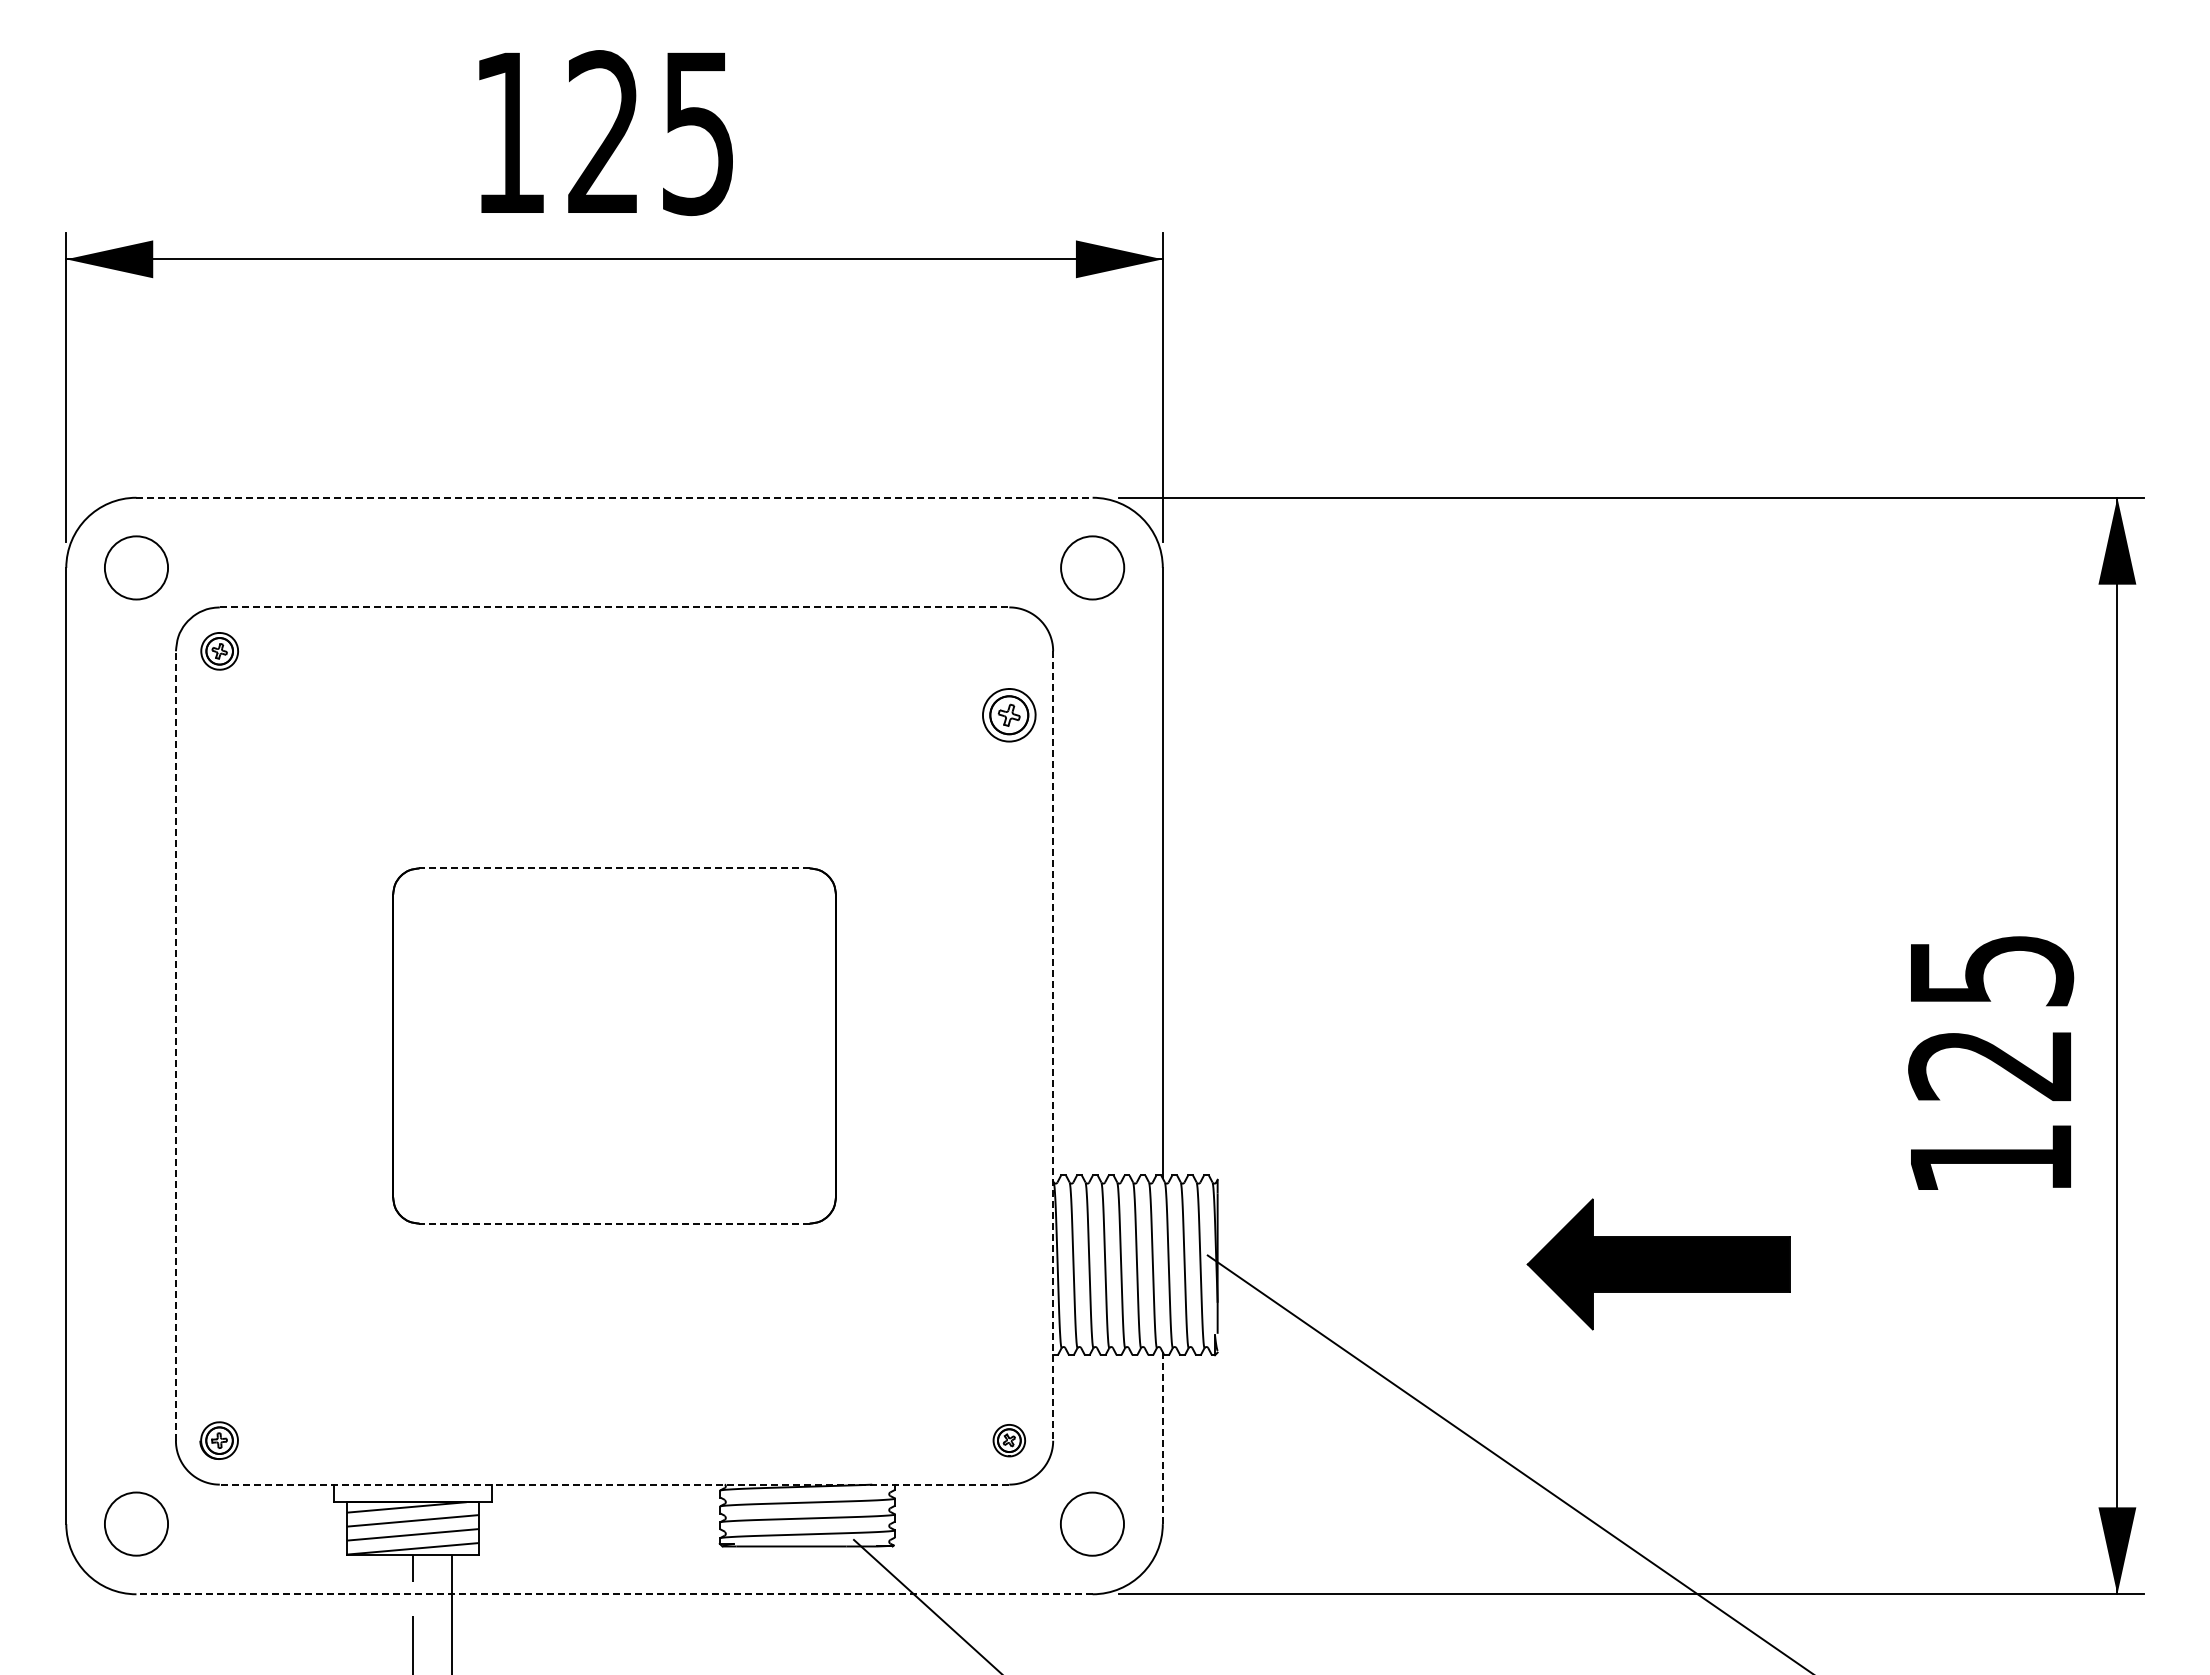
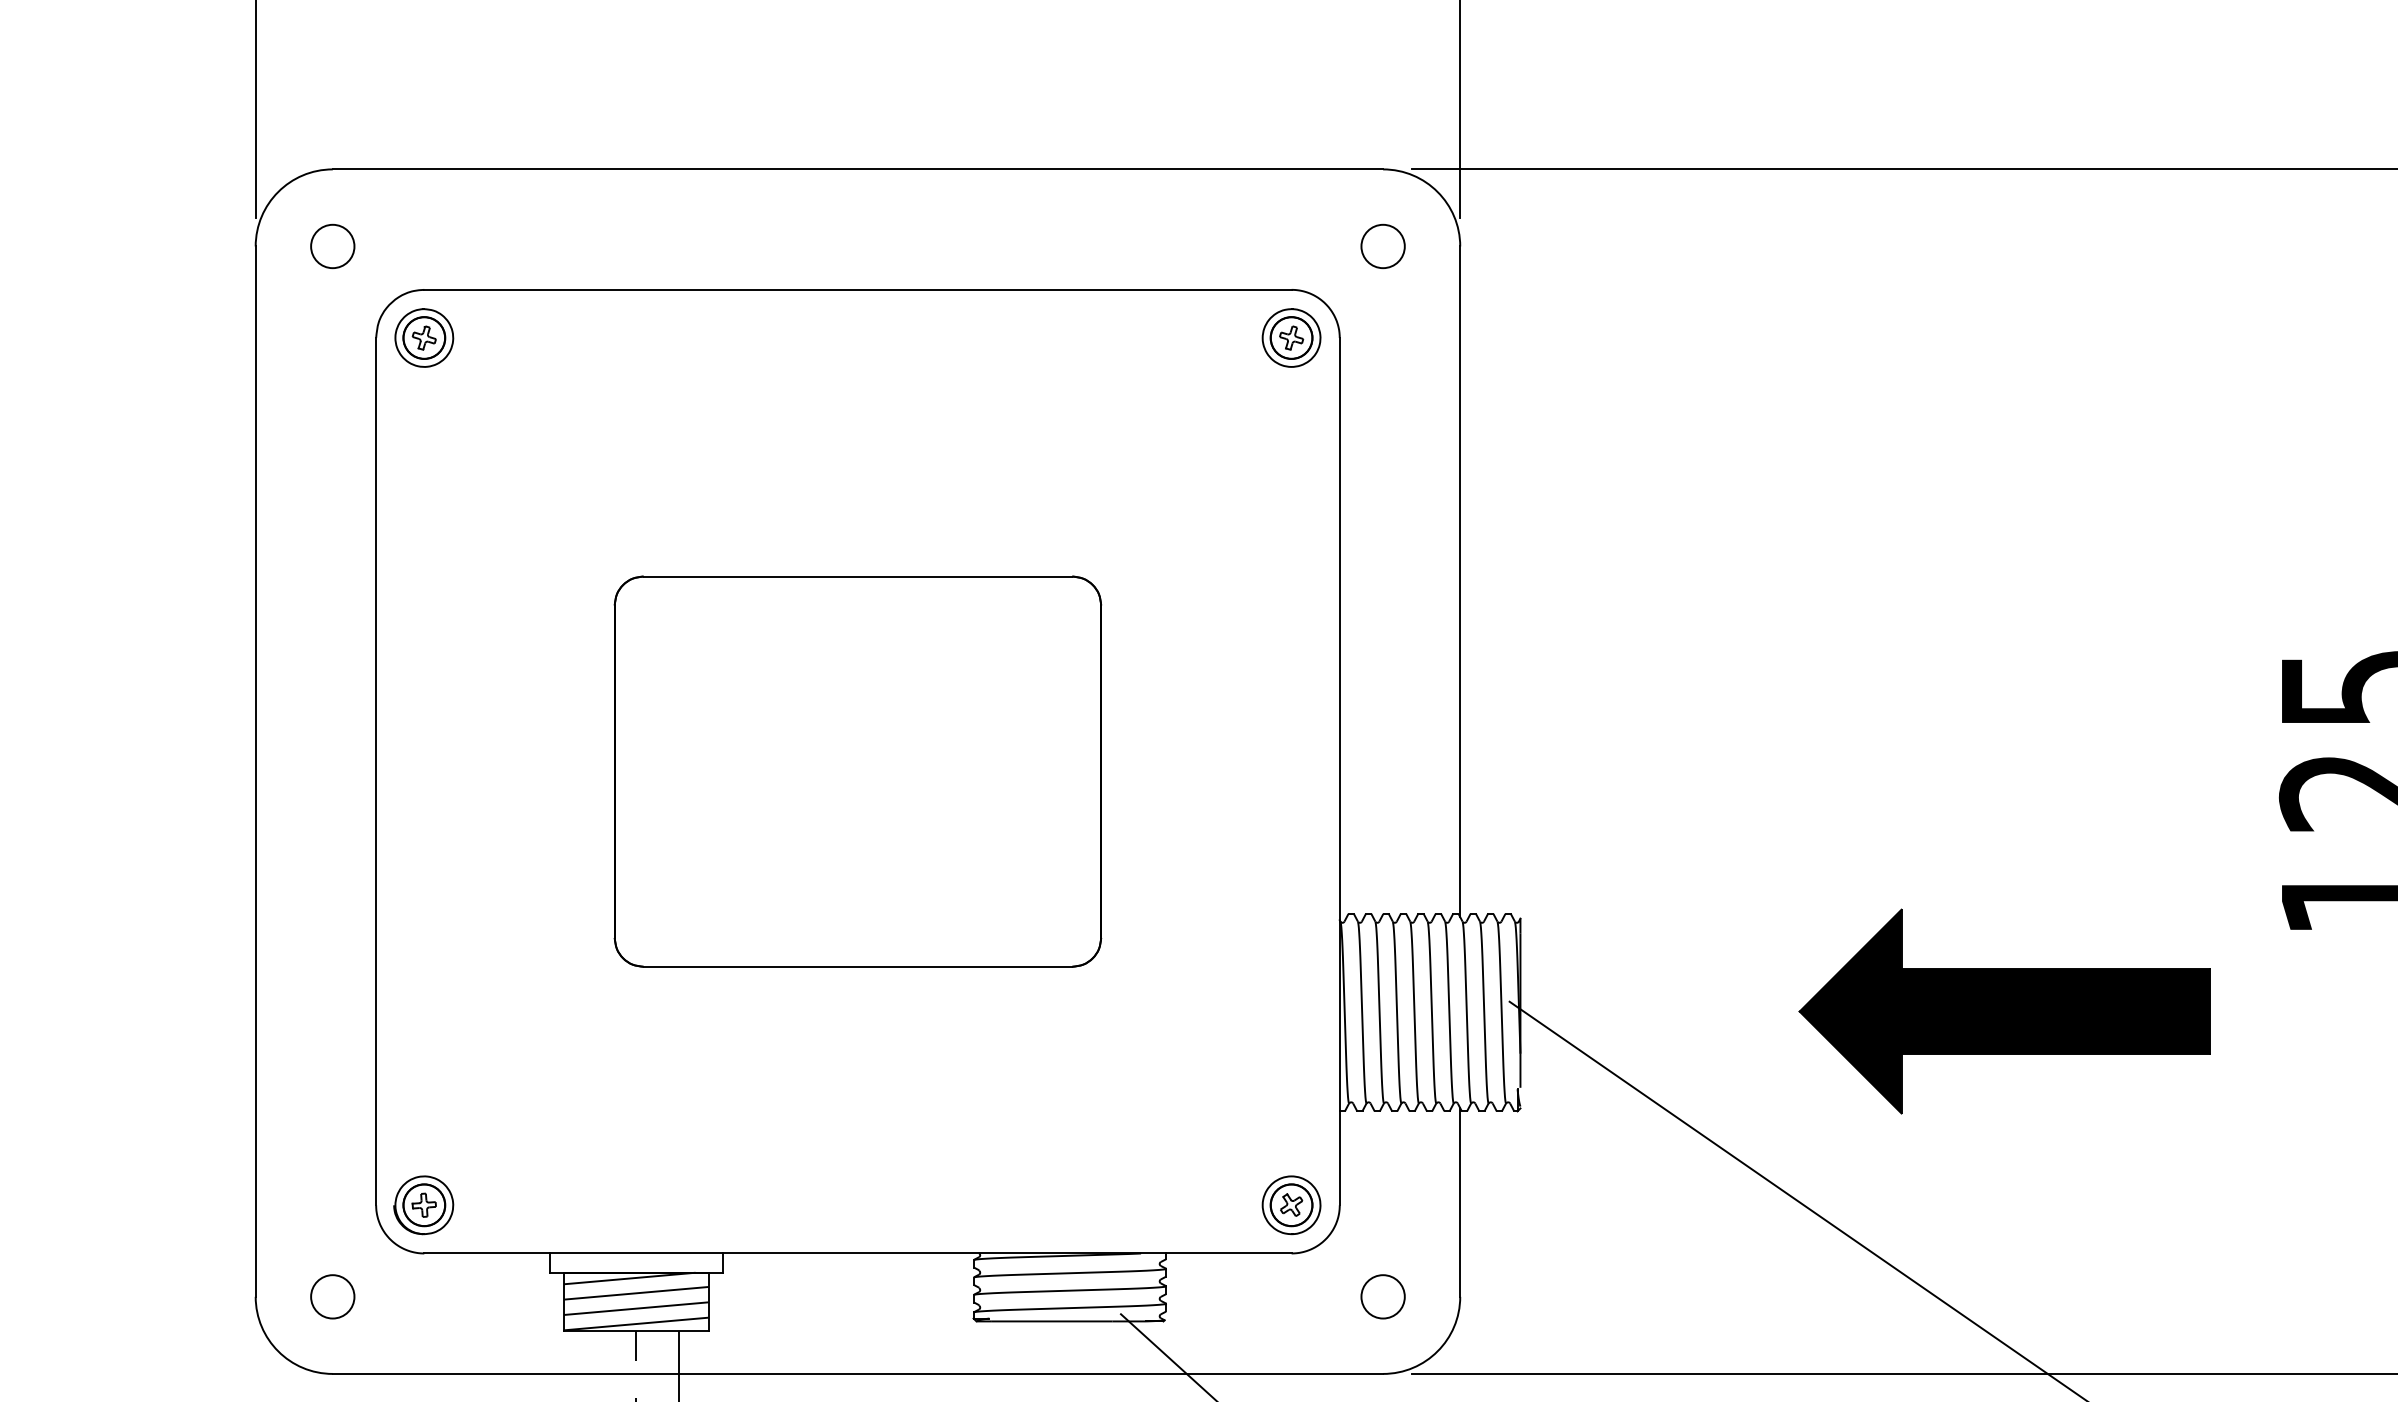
line: (615, 497) -> (859, 169), dashed -> solid
circle: (136, 567) -> (332, 246), size x0.62
circle: (1092, 567) -> (1382, 246), size x0.62
line: (614, 607) -> (857, 289), dashed -> solid
part: (219, 651) -> (423, 338), size x1.43
part: (1009, 715) -> (1291, 338), moved
line: (614, 868) -> (857, 576), dashed -> solid
line: (175, 1046) -> (375, 772), dashed -> solid
line: (1053, 1046) -> (1340, 772), dashed -> solid
line: (614, 1223) -> (857, 966), dashed -> solid
part: (1658, 1264) -> (2004, 1011), size x1.43
line: (1162, 1438) -> (1459, 1202), dashed -> solid
part: (218, 1440) -> (422, 1205), size x1.43
part: (1009, 1440) -> (1291, 1205), size x1.67
line: (614, 1484) -> (857, 1253), dashed -> solid
circle: (136, 1523) -> (332, 1296), size x0.62
circle: (1092, 1523) -> (1382, 1296), size x0.62
line: (614, 1594) -> (857, 1374), dashed -> solid

